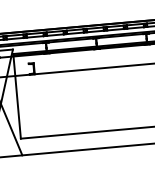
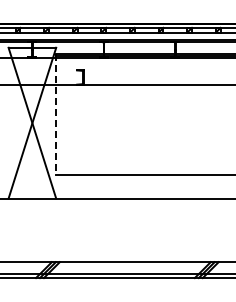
line: (17, 96) -> (56, 114), solid -> dashed

